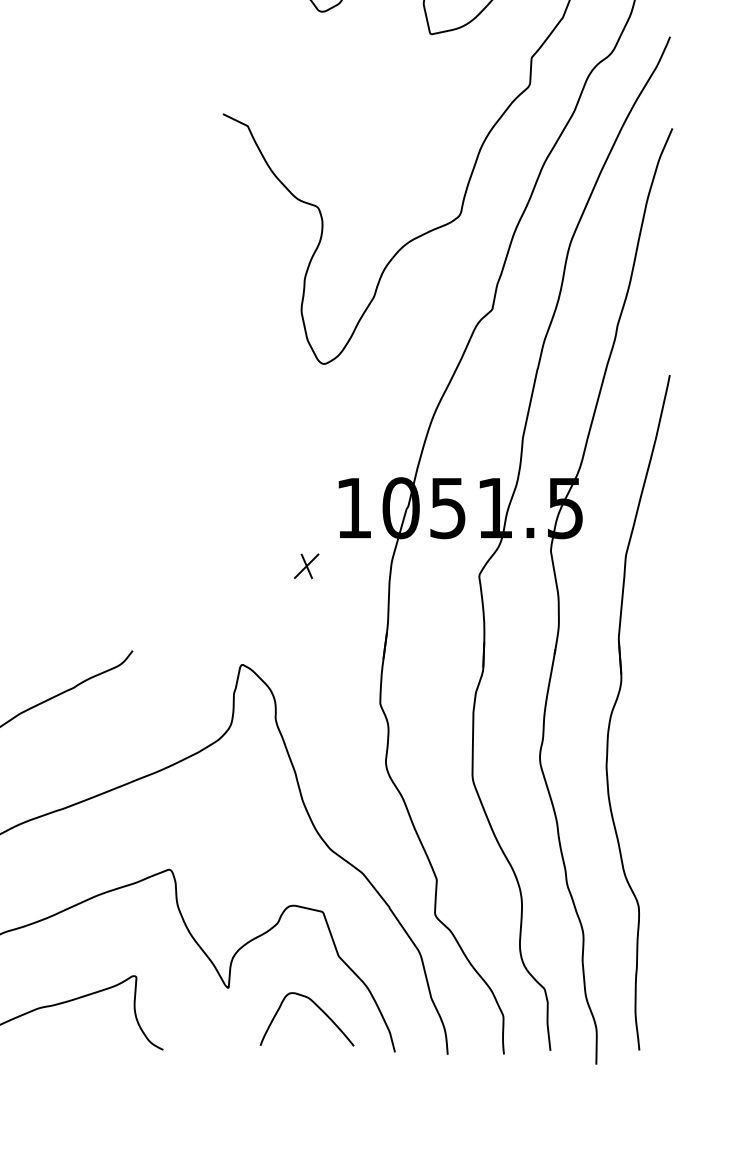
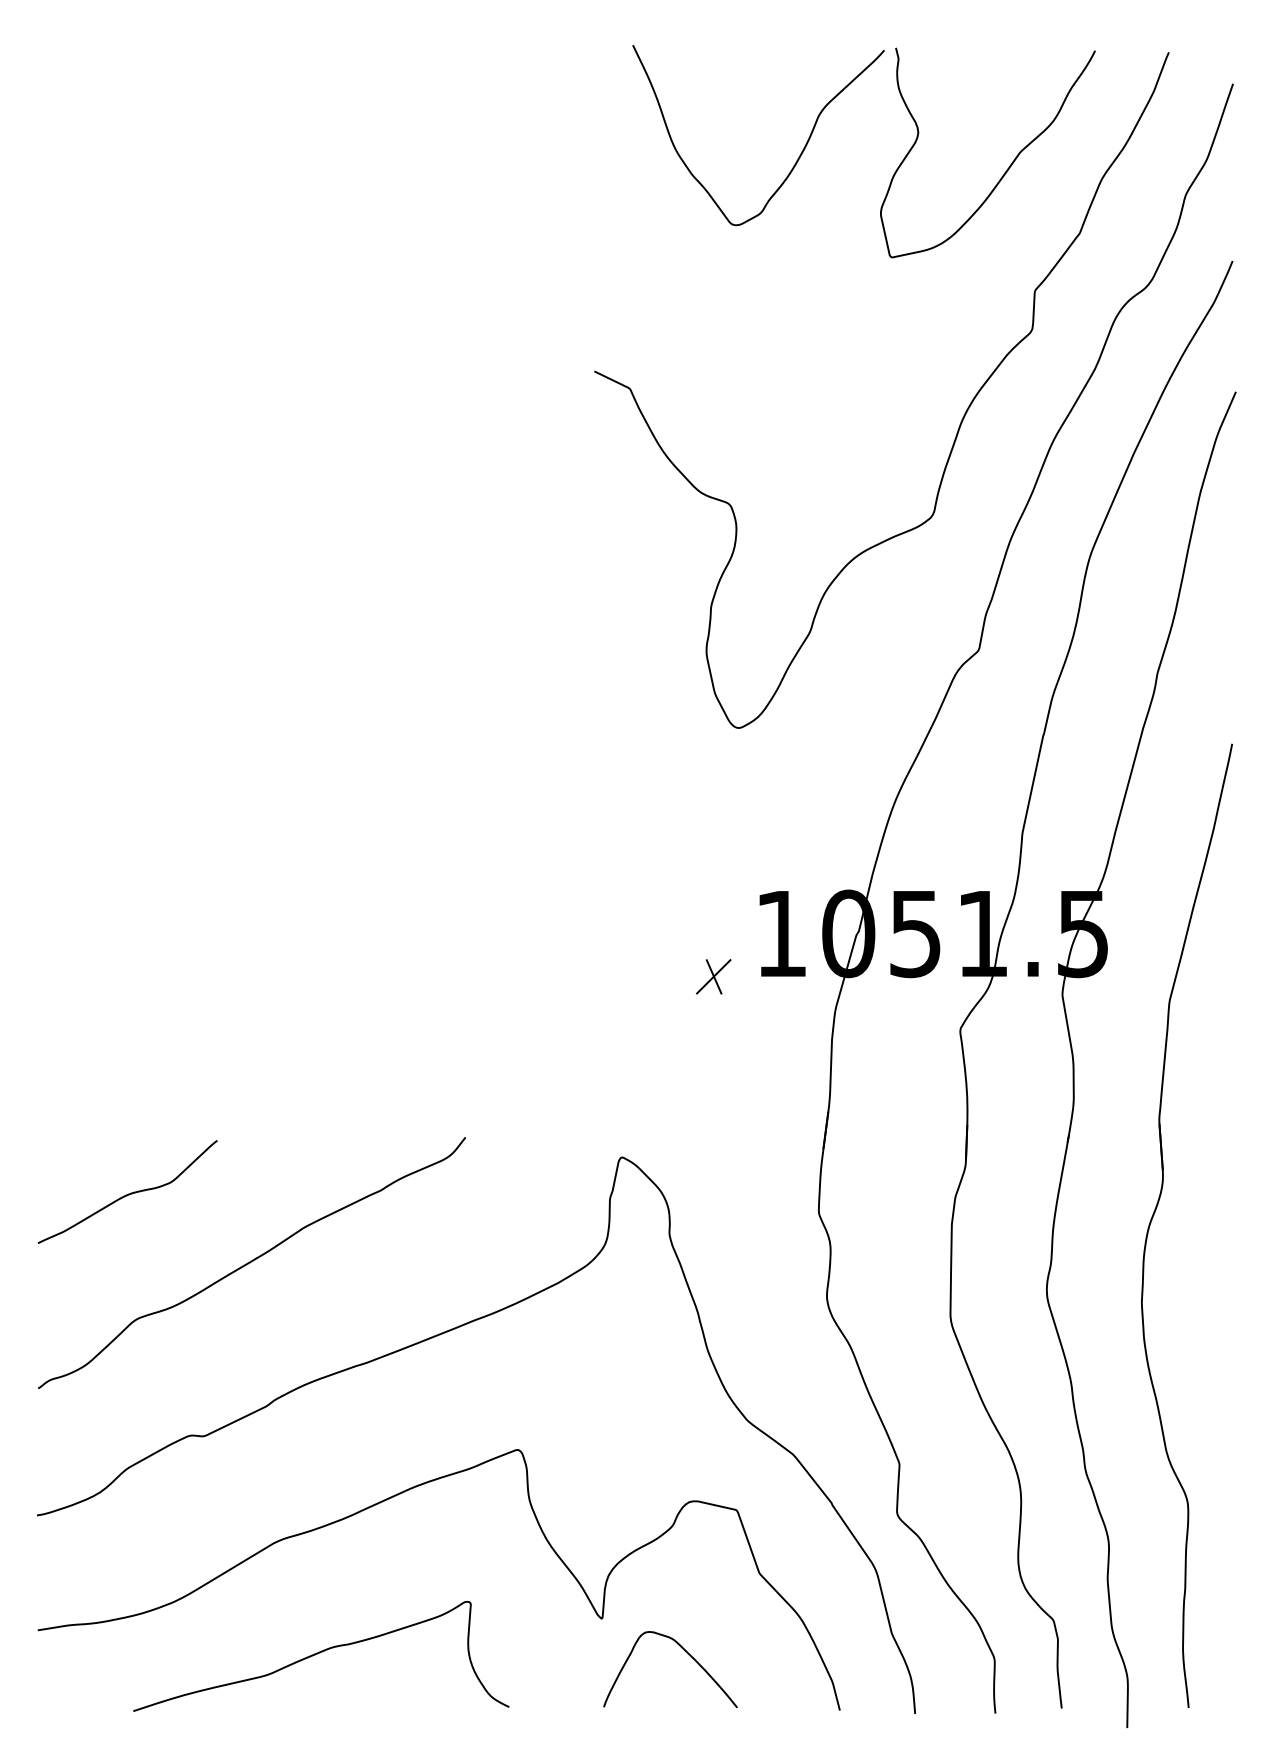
part: (306, 566) -> (713, 976), moved
curve: (317, 1007) -> (685, 1652), moved

